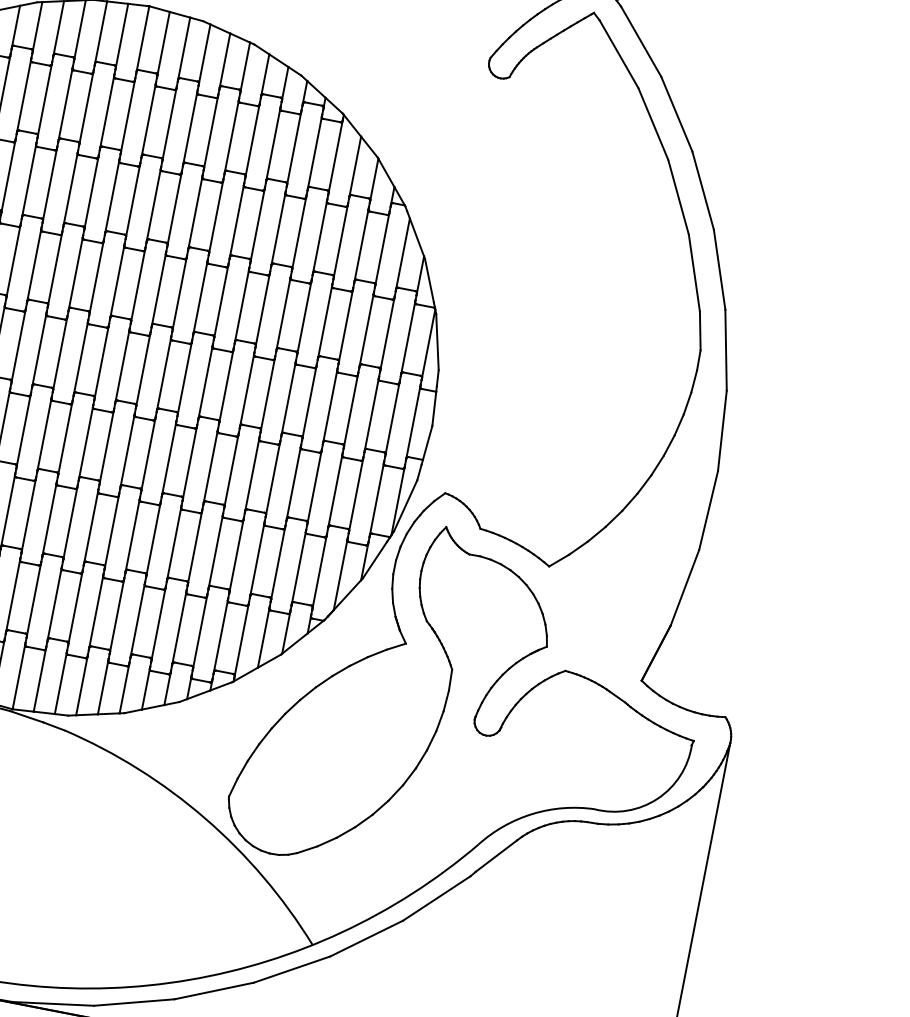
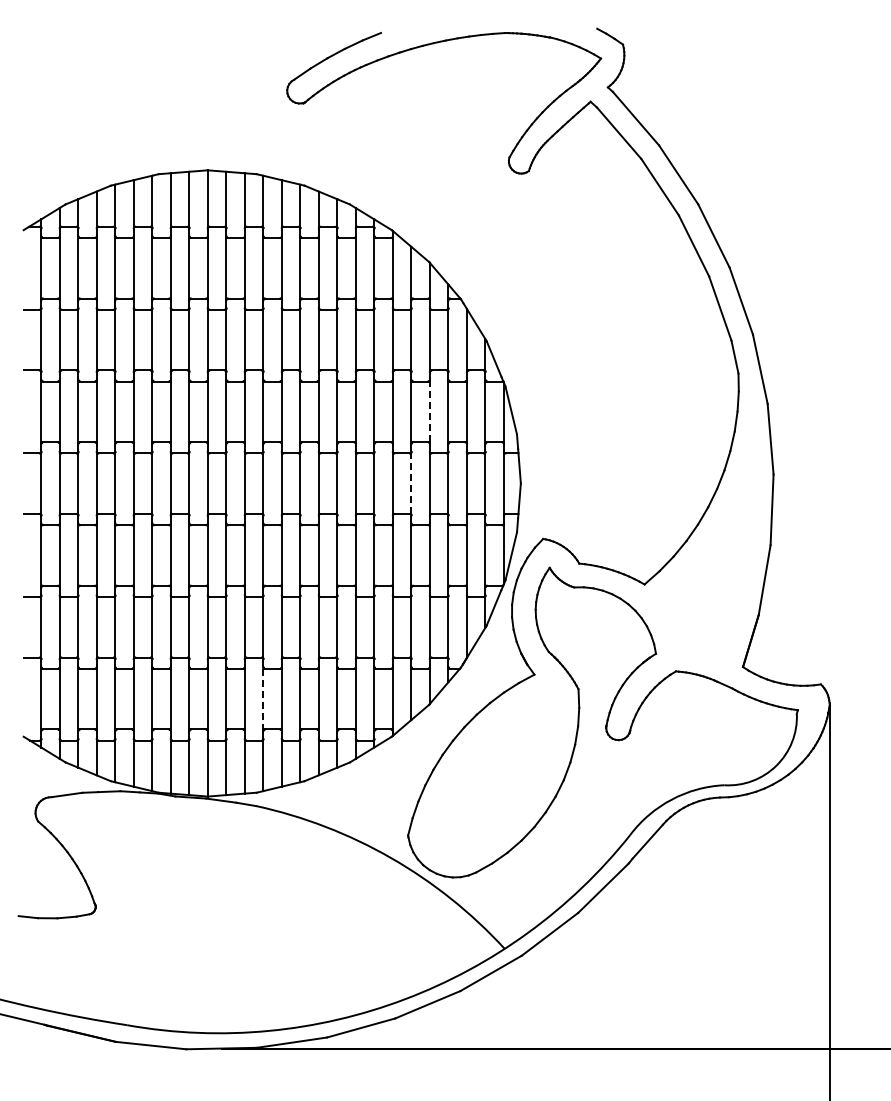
line: (345, 325) -> (429, 411), solid -> dashed
line: (309, 402) -> (411, 483), solid -> dashed
line: (96, 612) -> (263, 699), solid -> dashed

